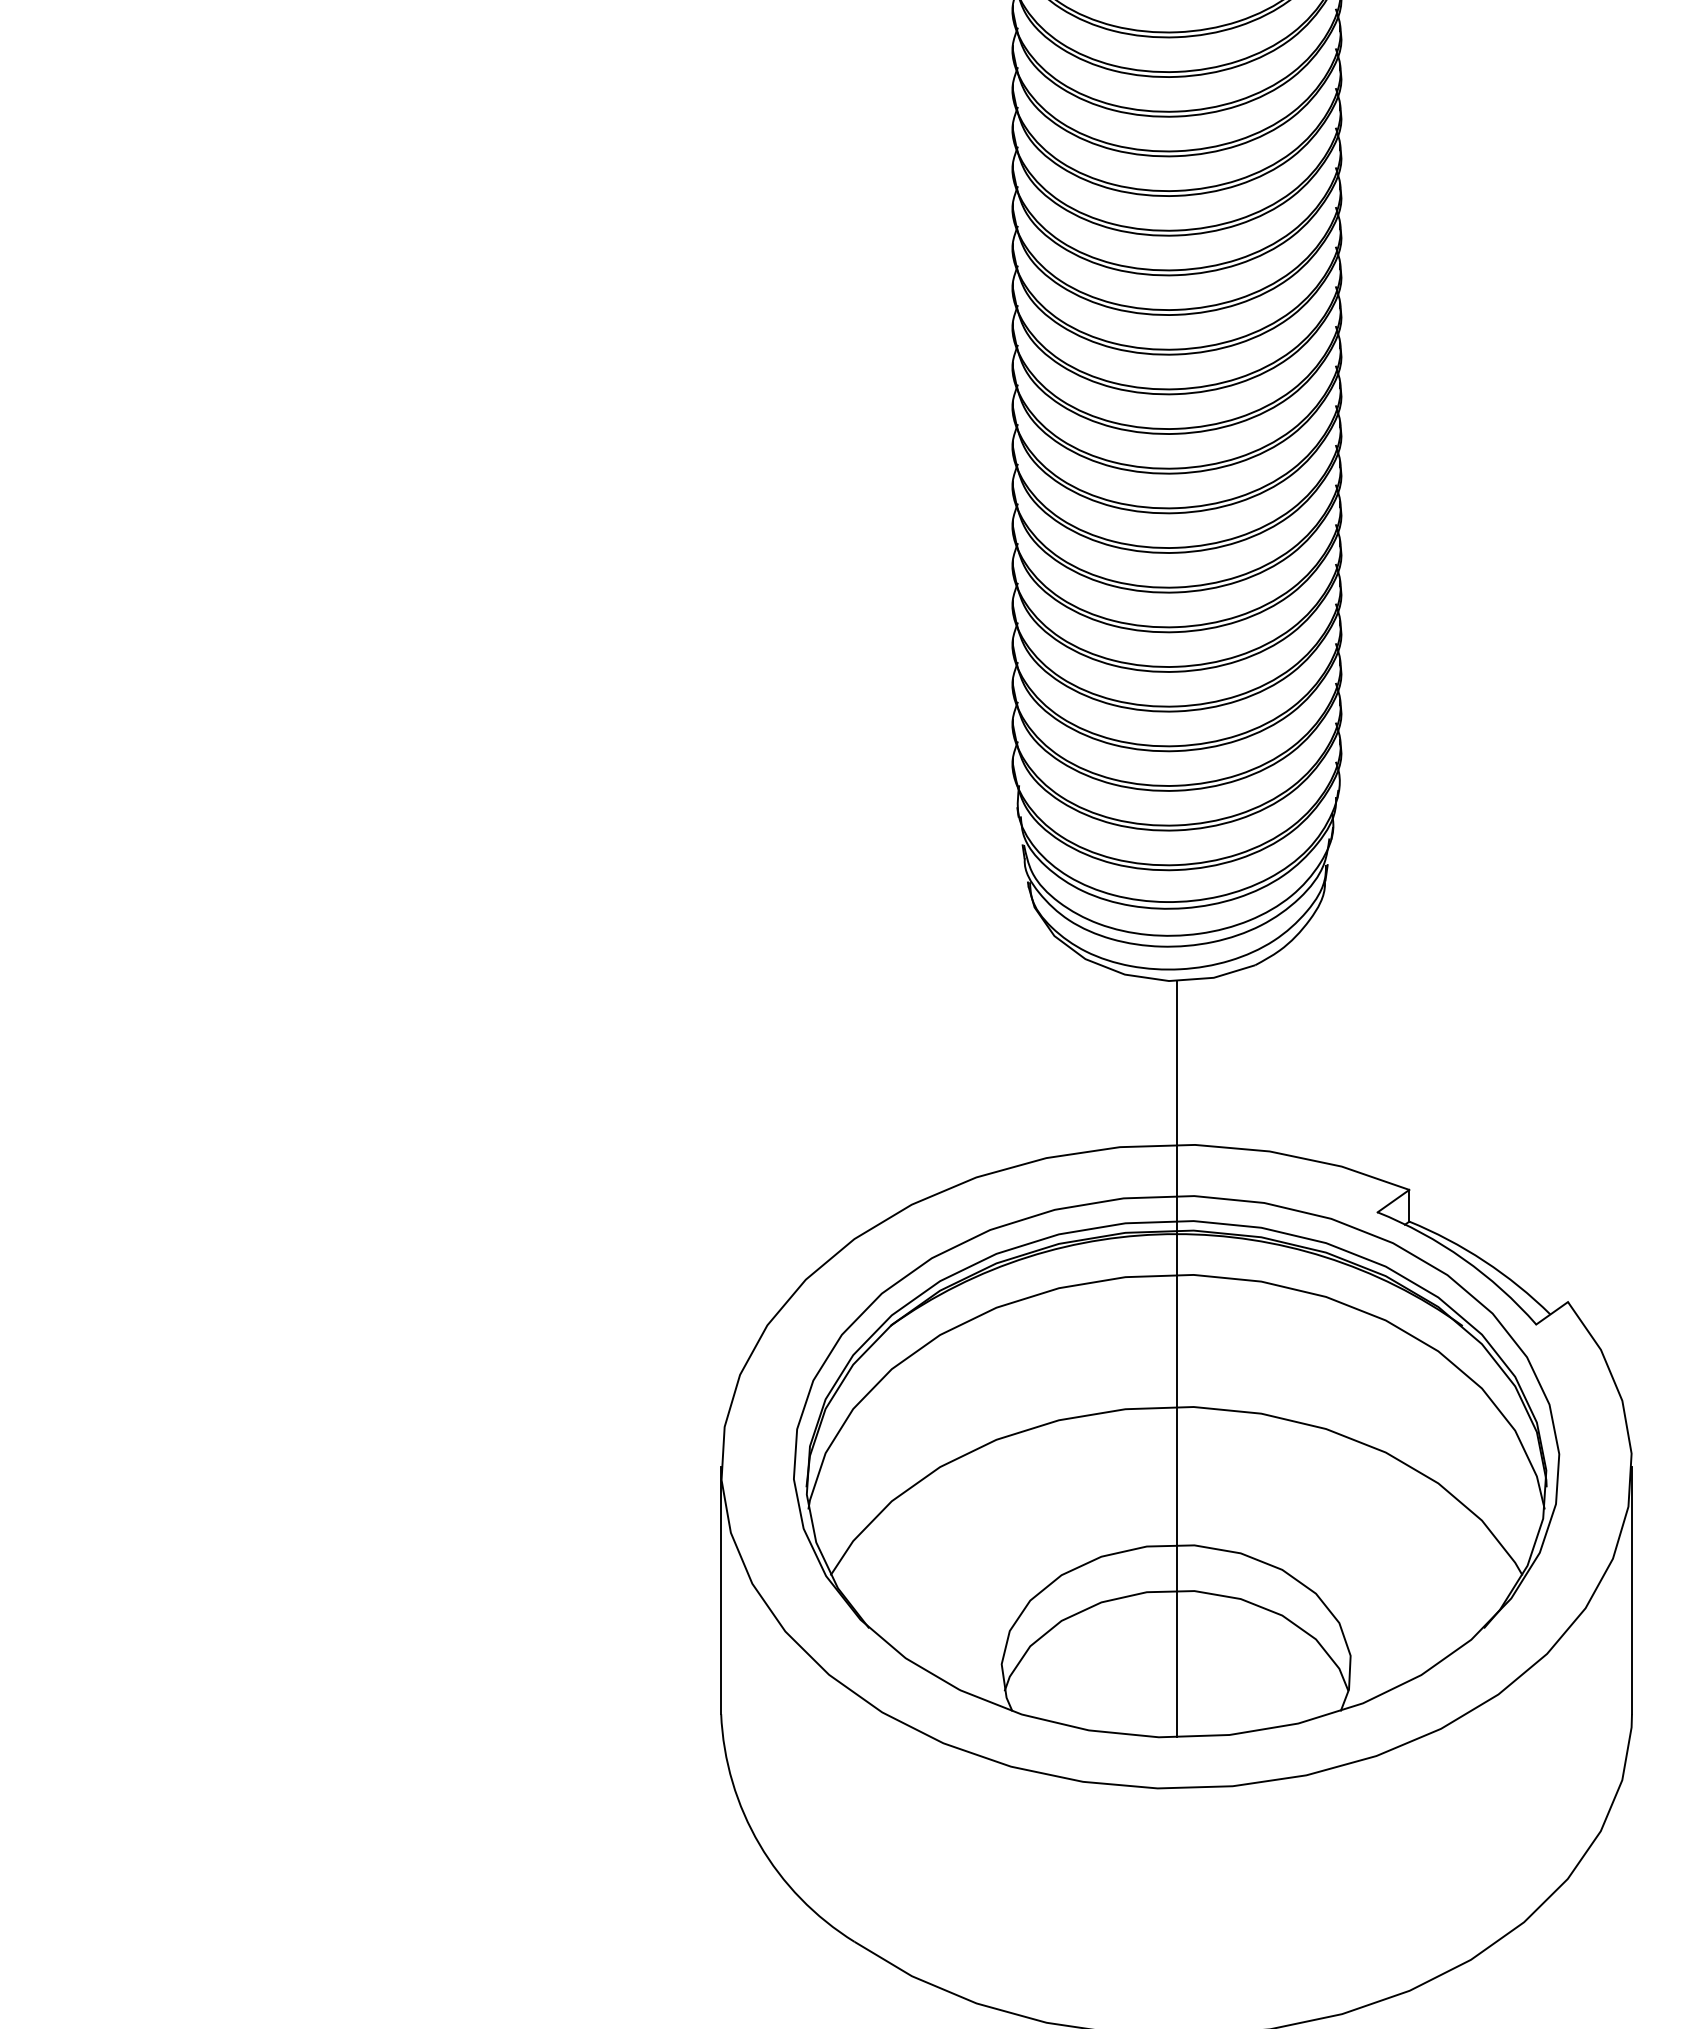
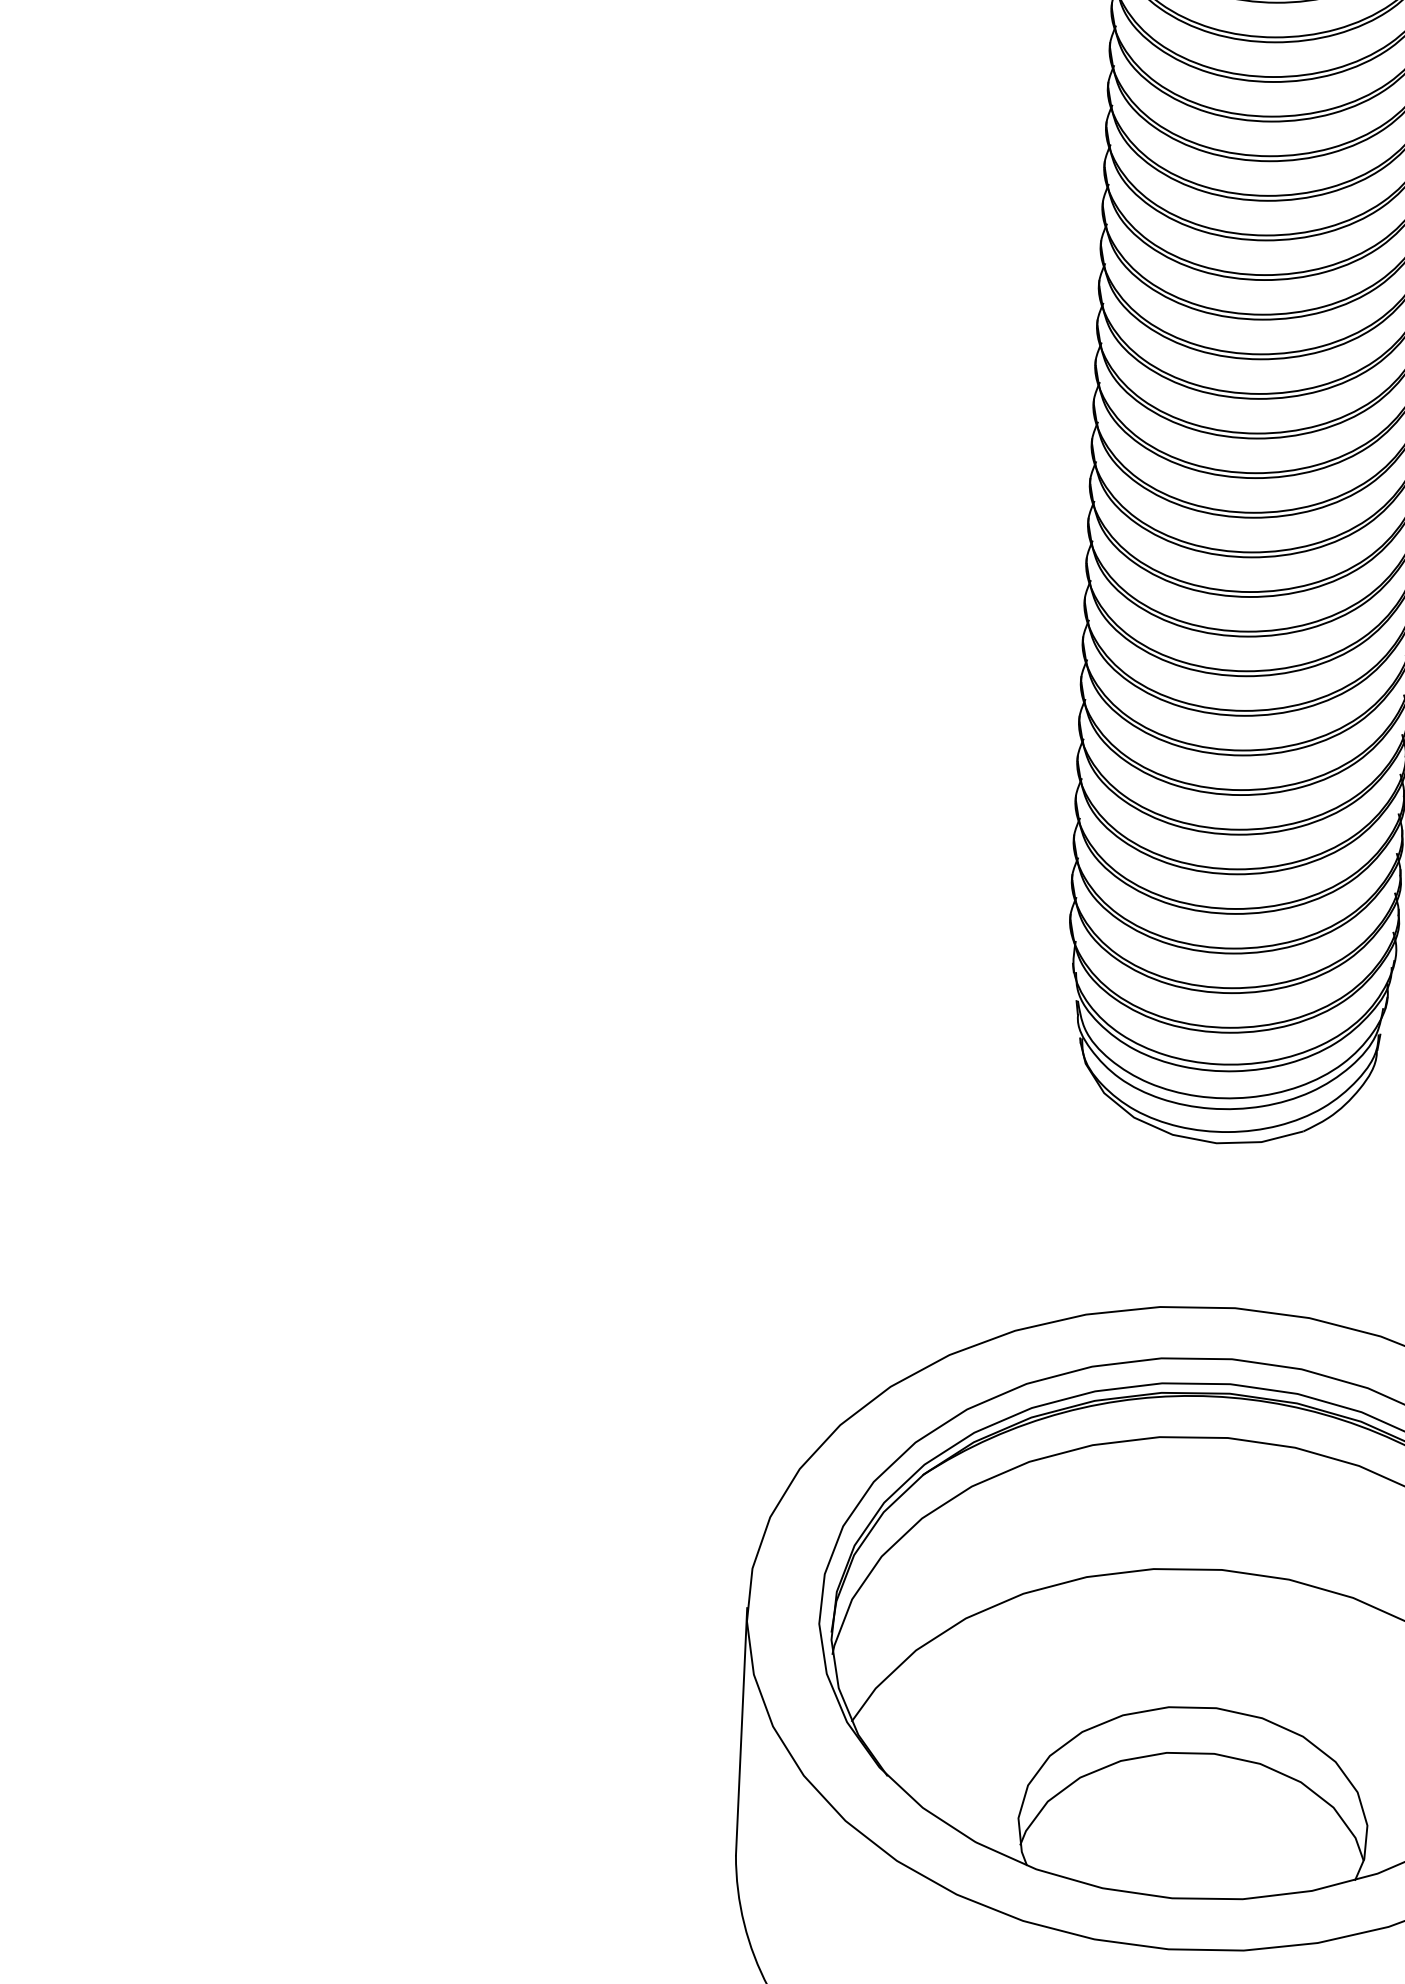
line: (1176, 1359) -> (1206, 1521), removed

